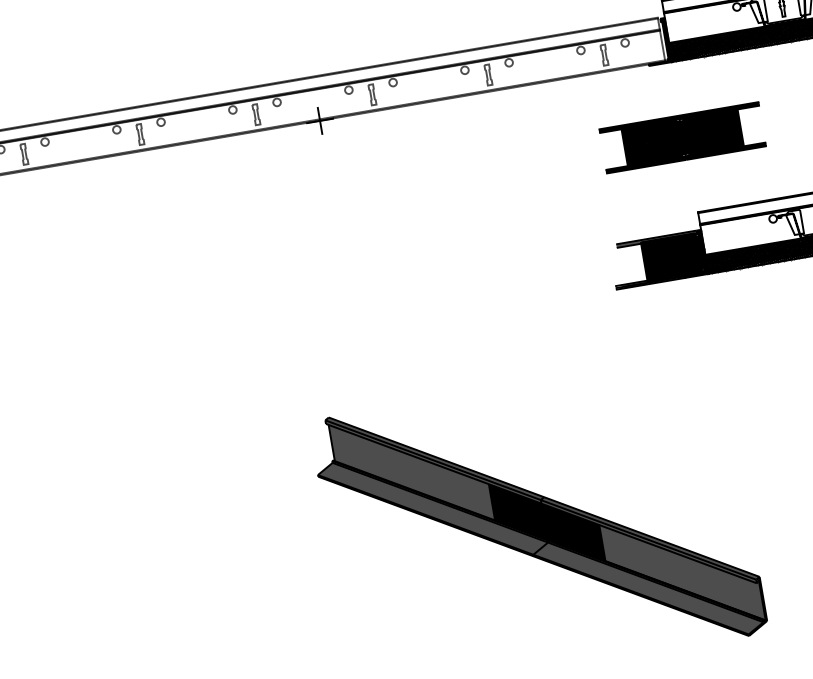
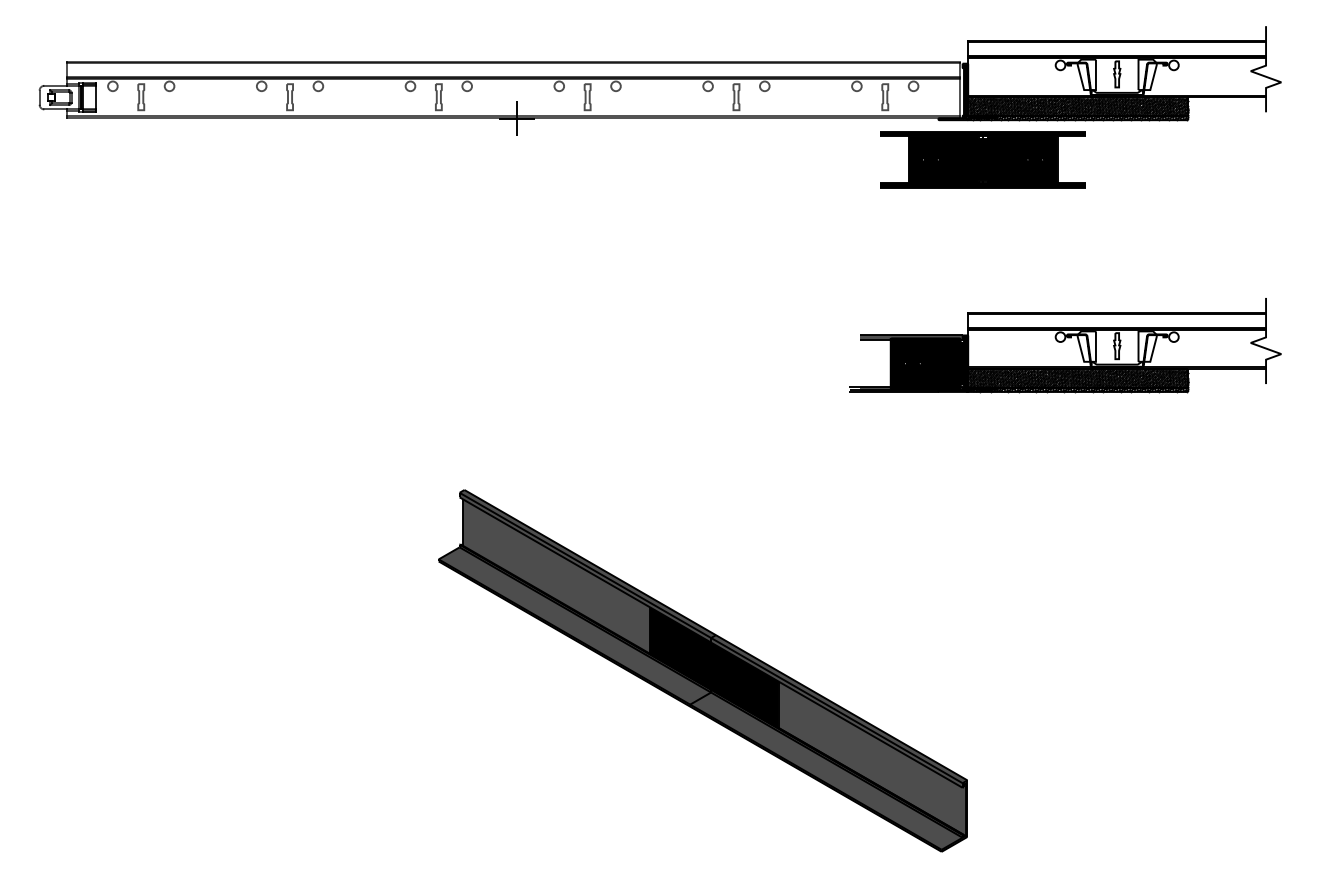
part: (682, 137) -> (982, 159), moved

